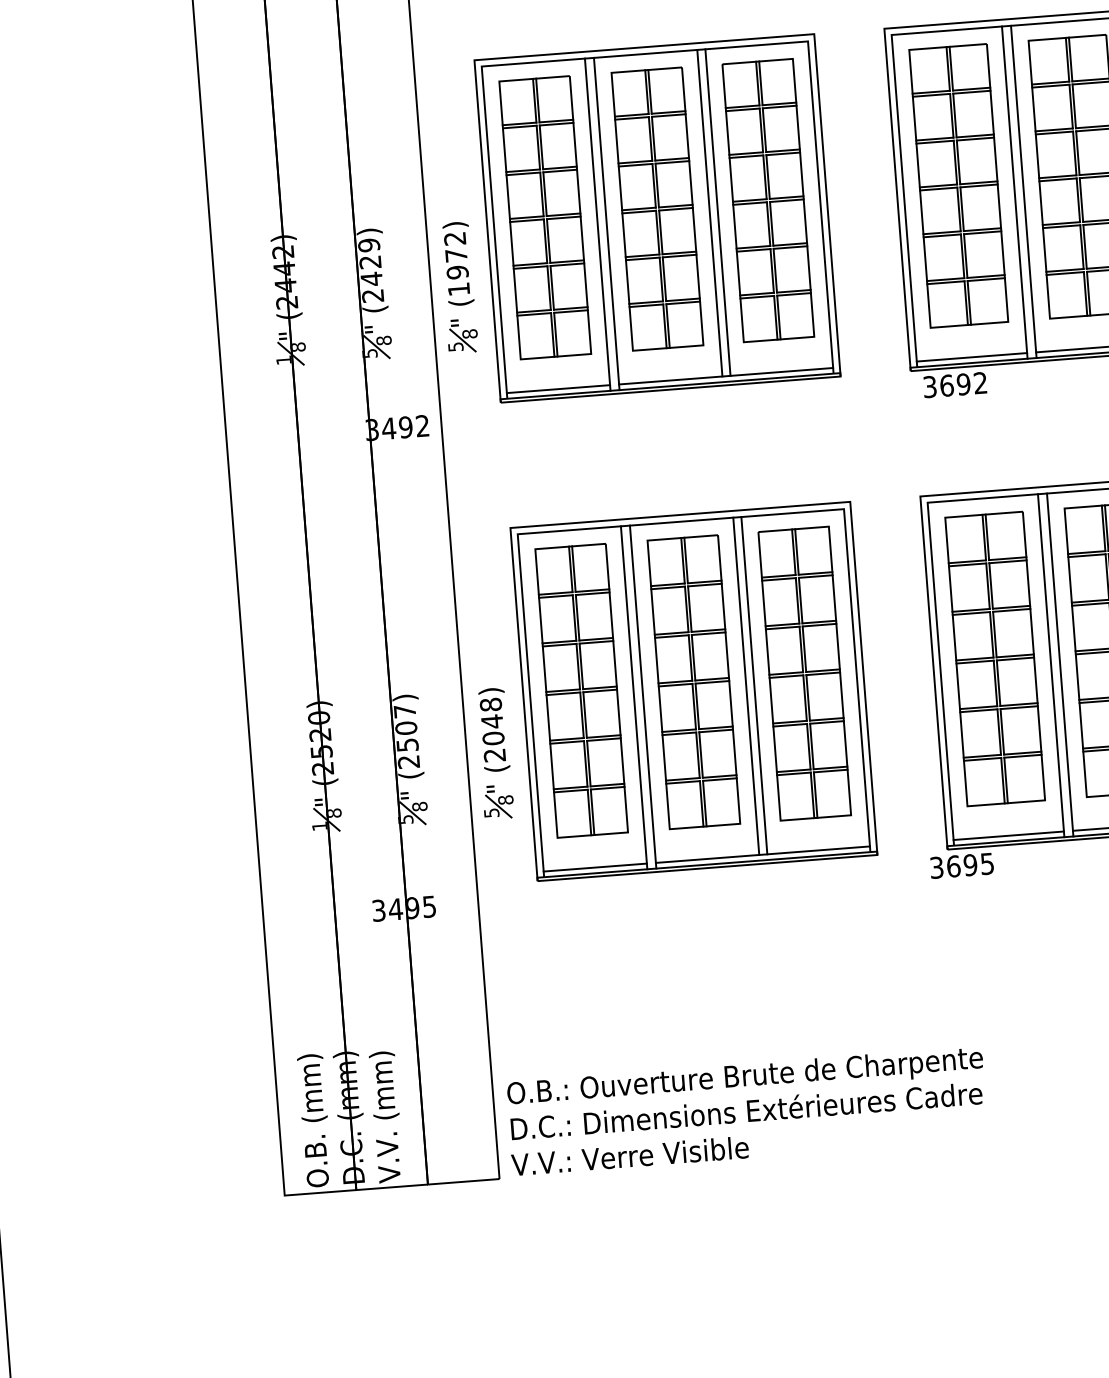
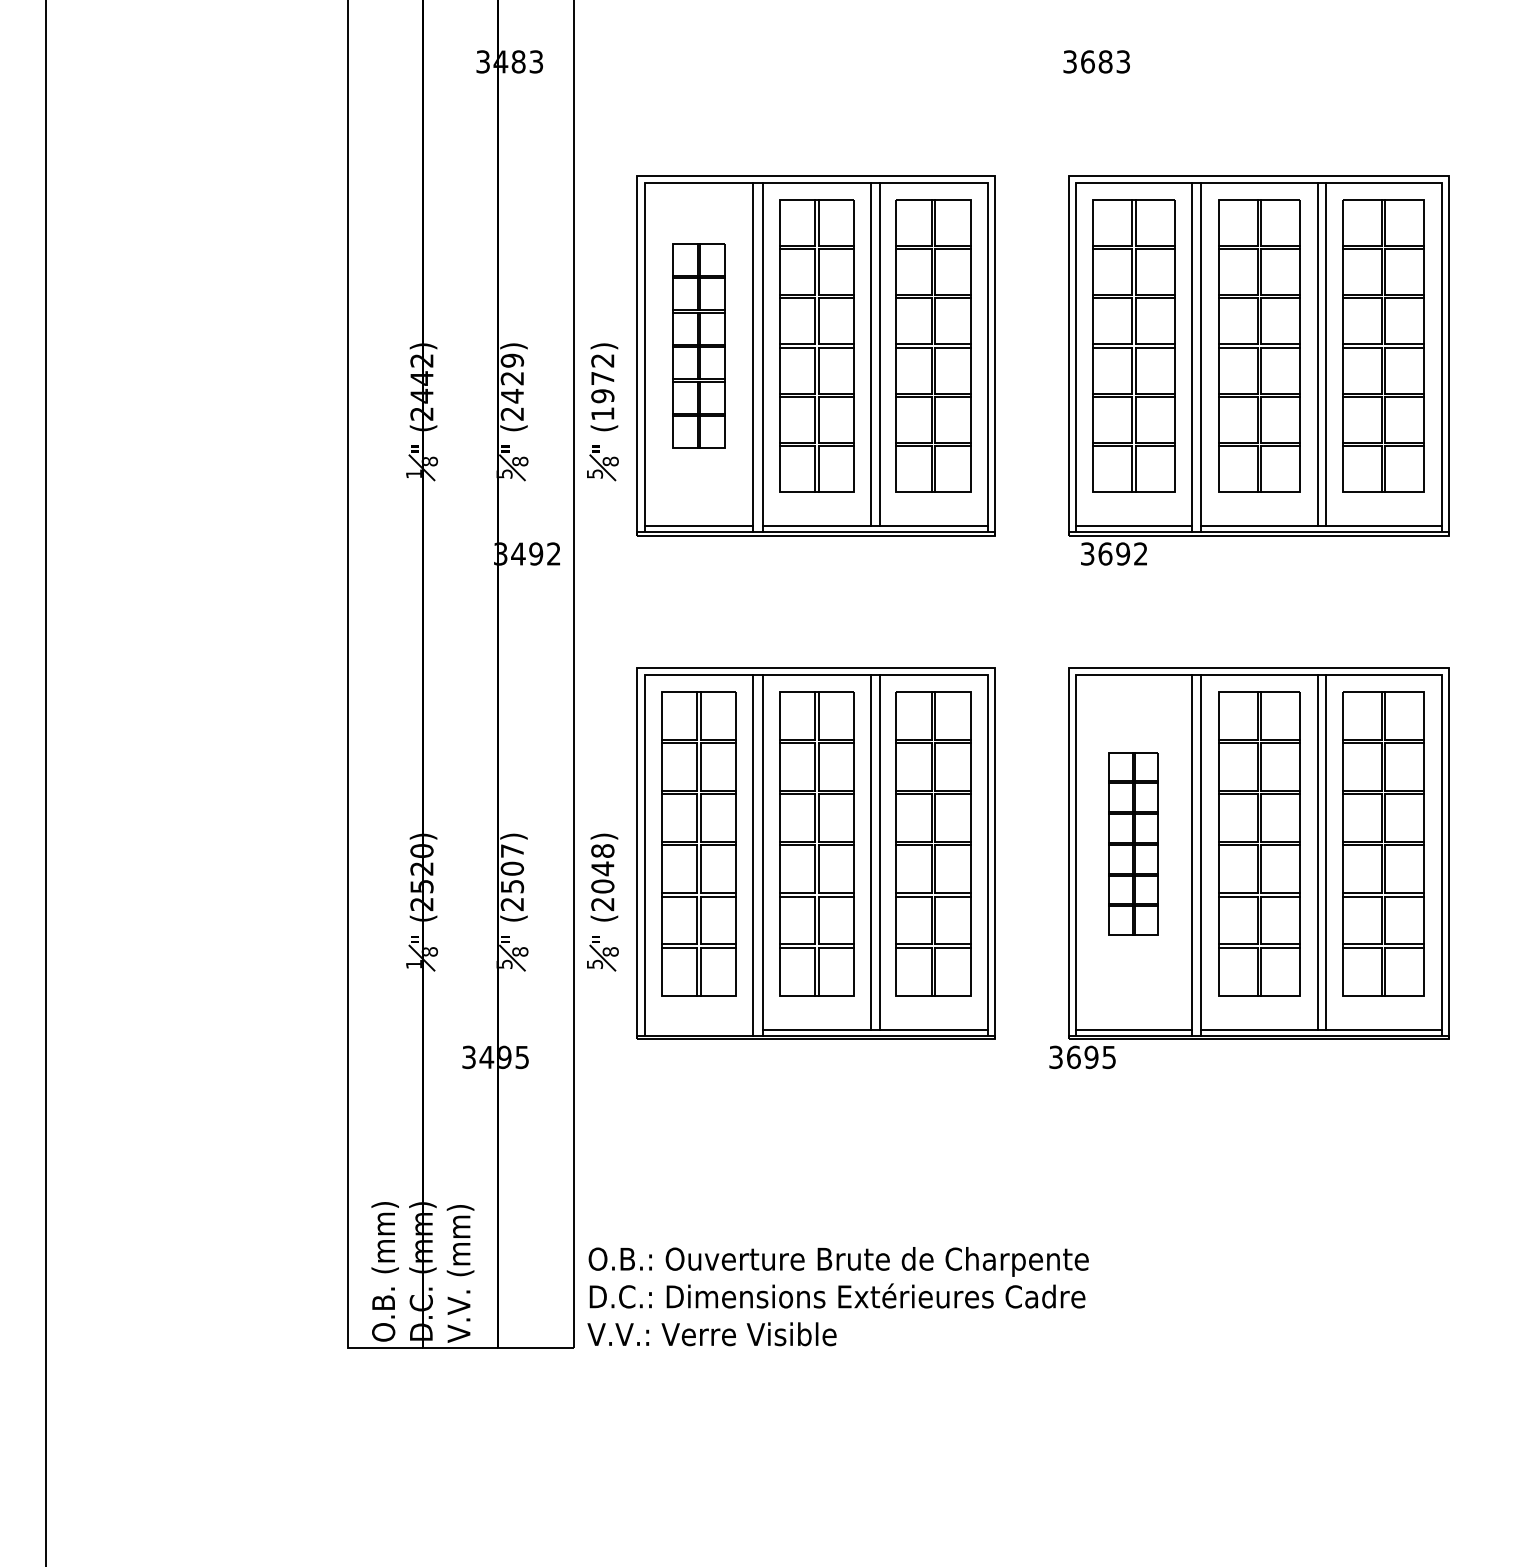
part: (544, 217) -> (698, 345), size x0.7
part: (994, 658) -> (1133, 843), size x0.6
line: (594, 867) -> (698, 1029), removed

